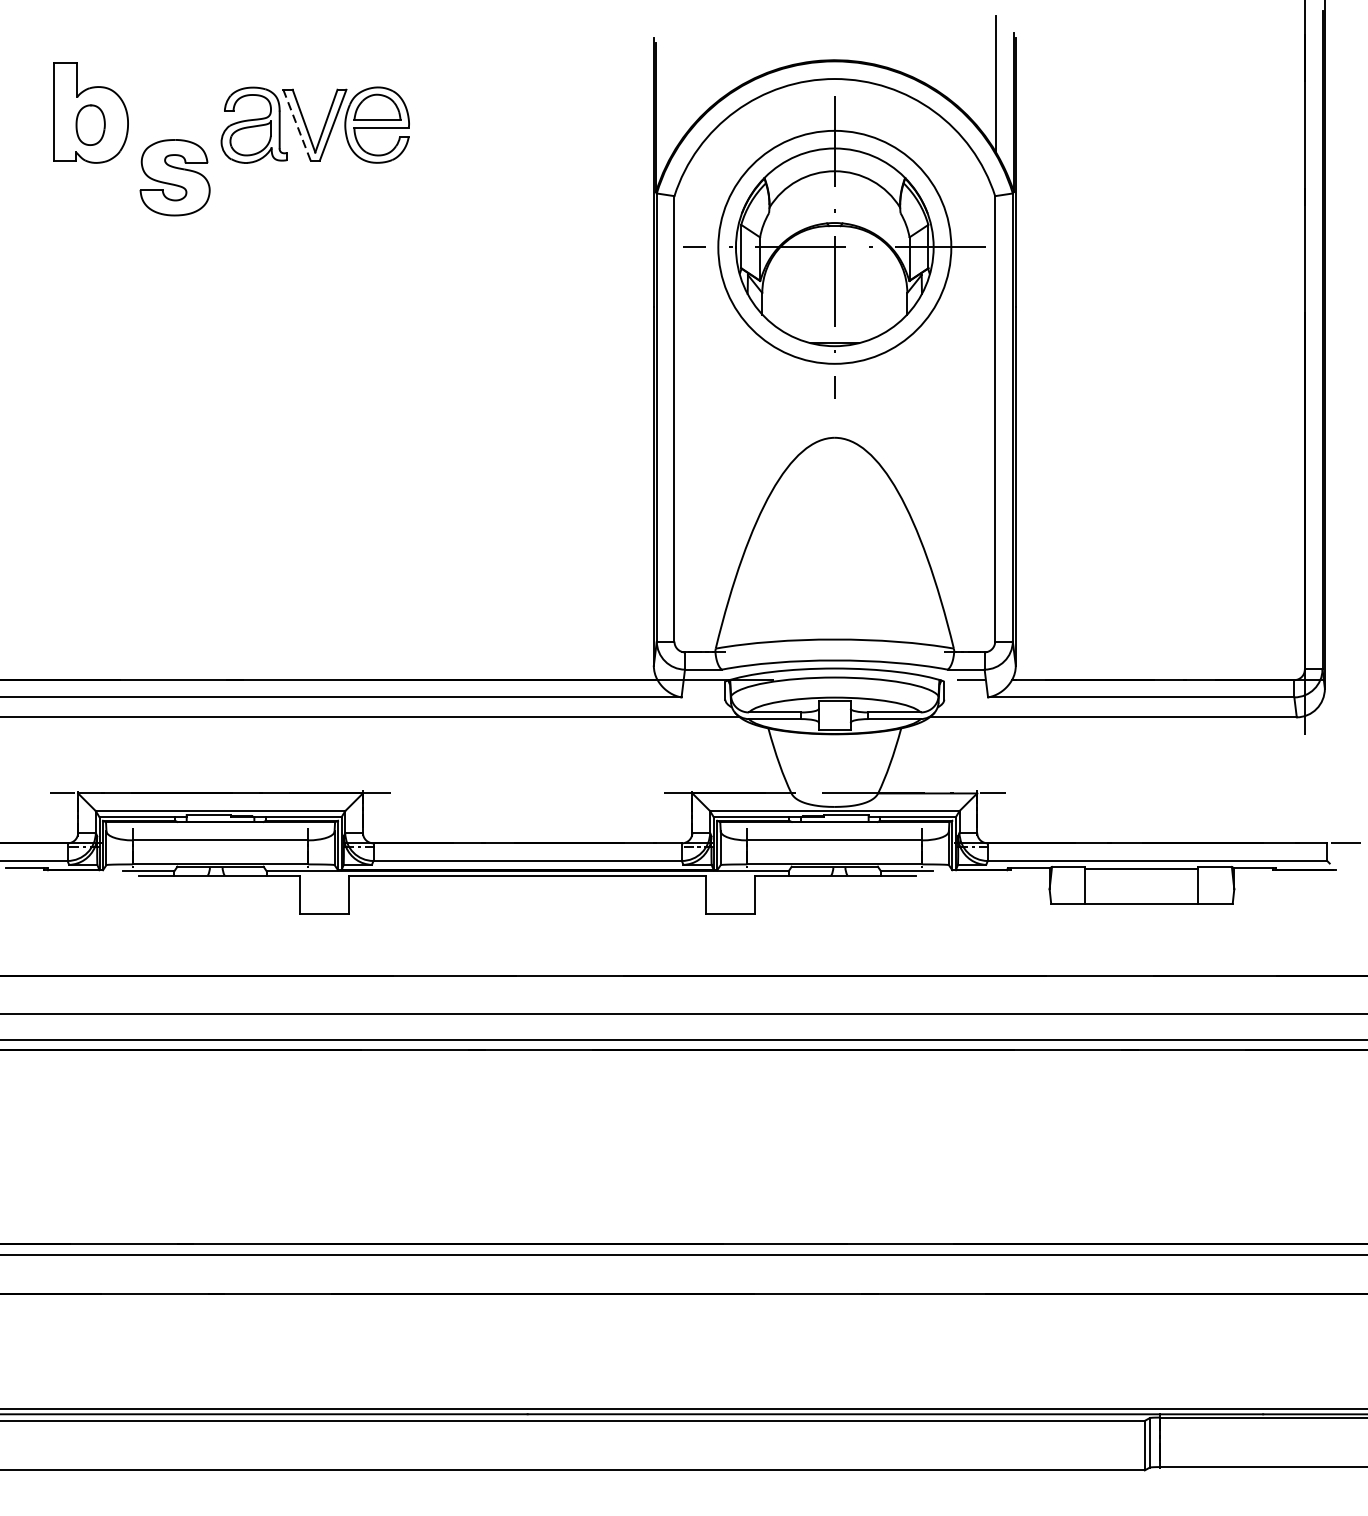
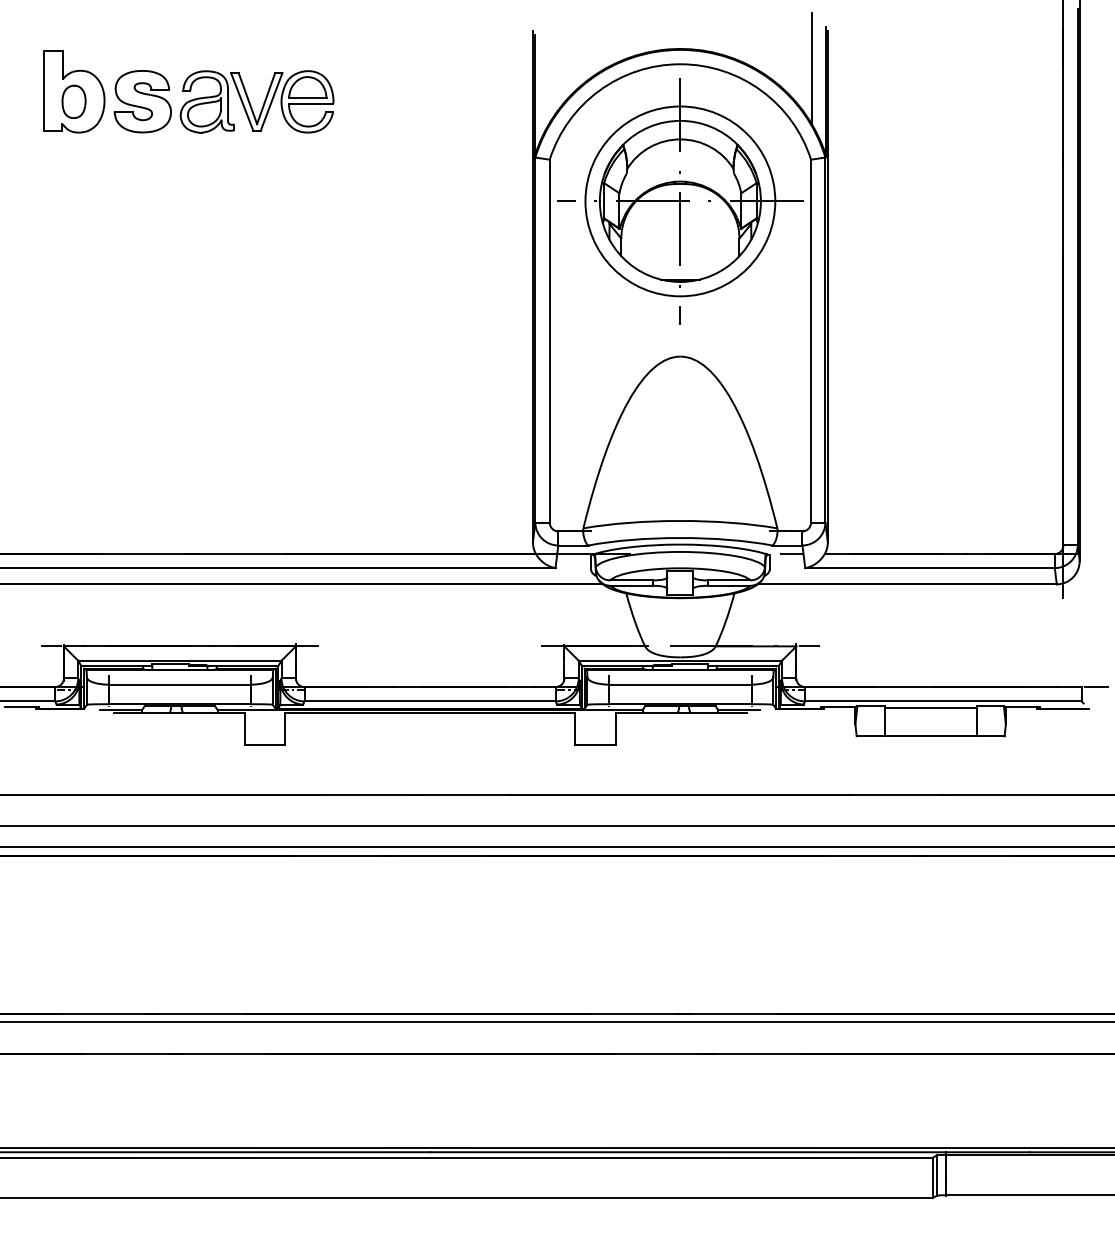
line: (297, 124) -> (242, 101), dashed -> solid
part: (174, 177) -> (142, 101), moved

